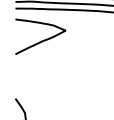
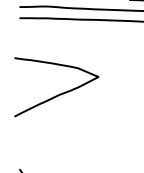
curve: (41, 40) -> (58, 93), moved

